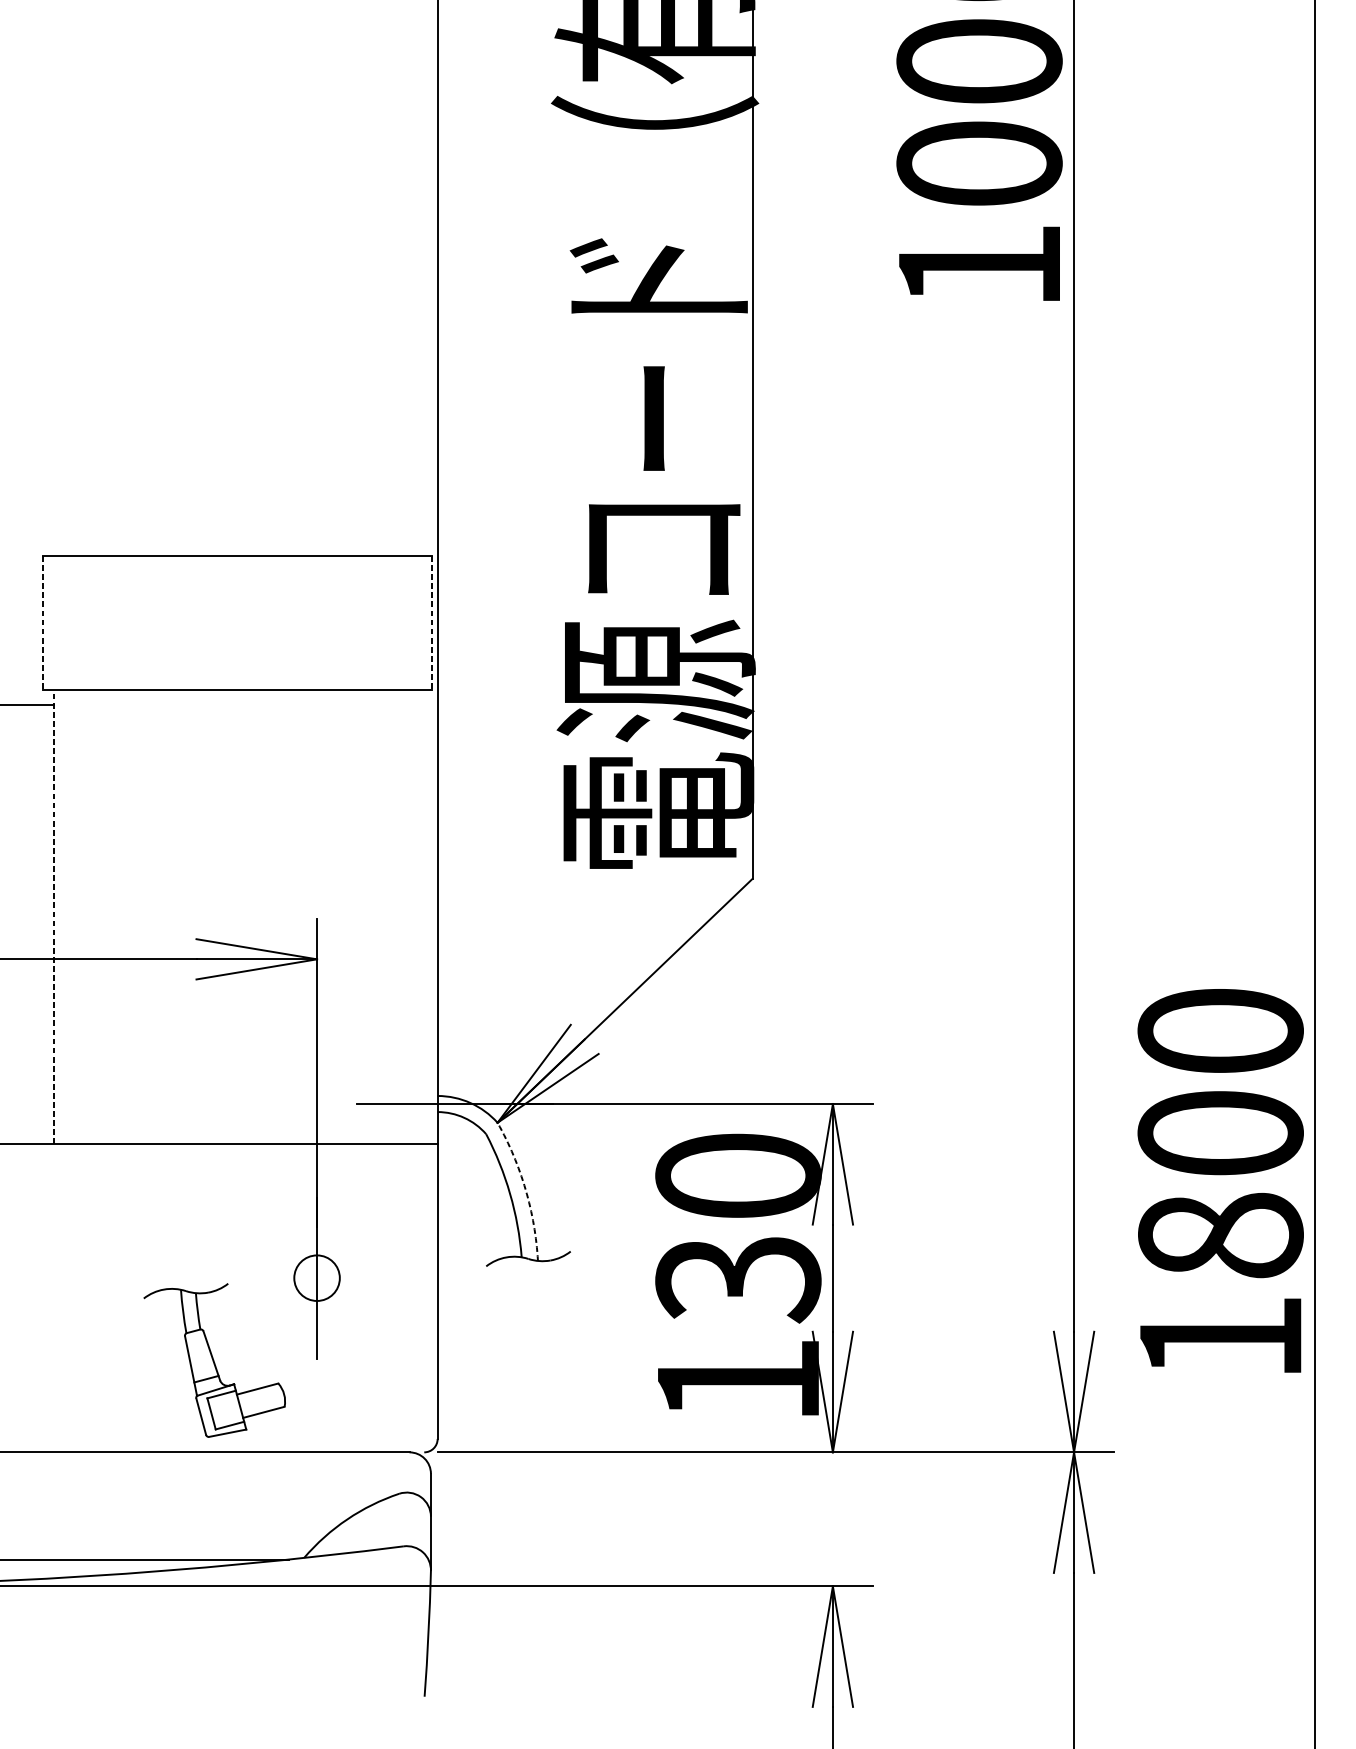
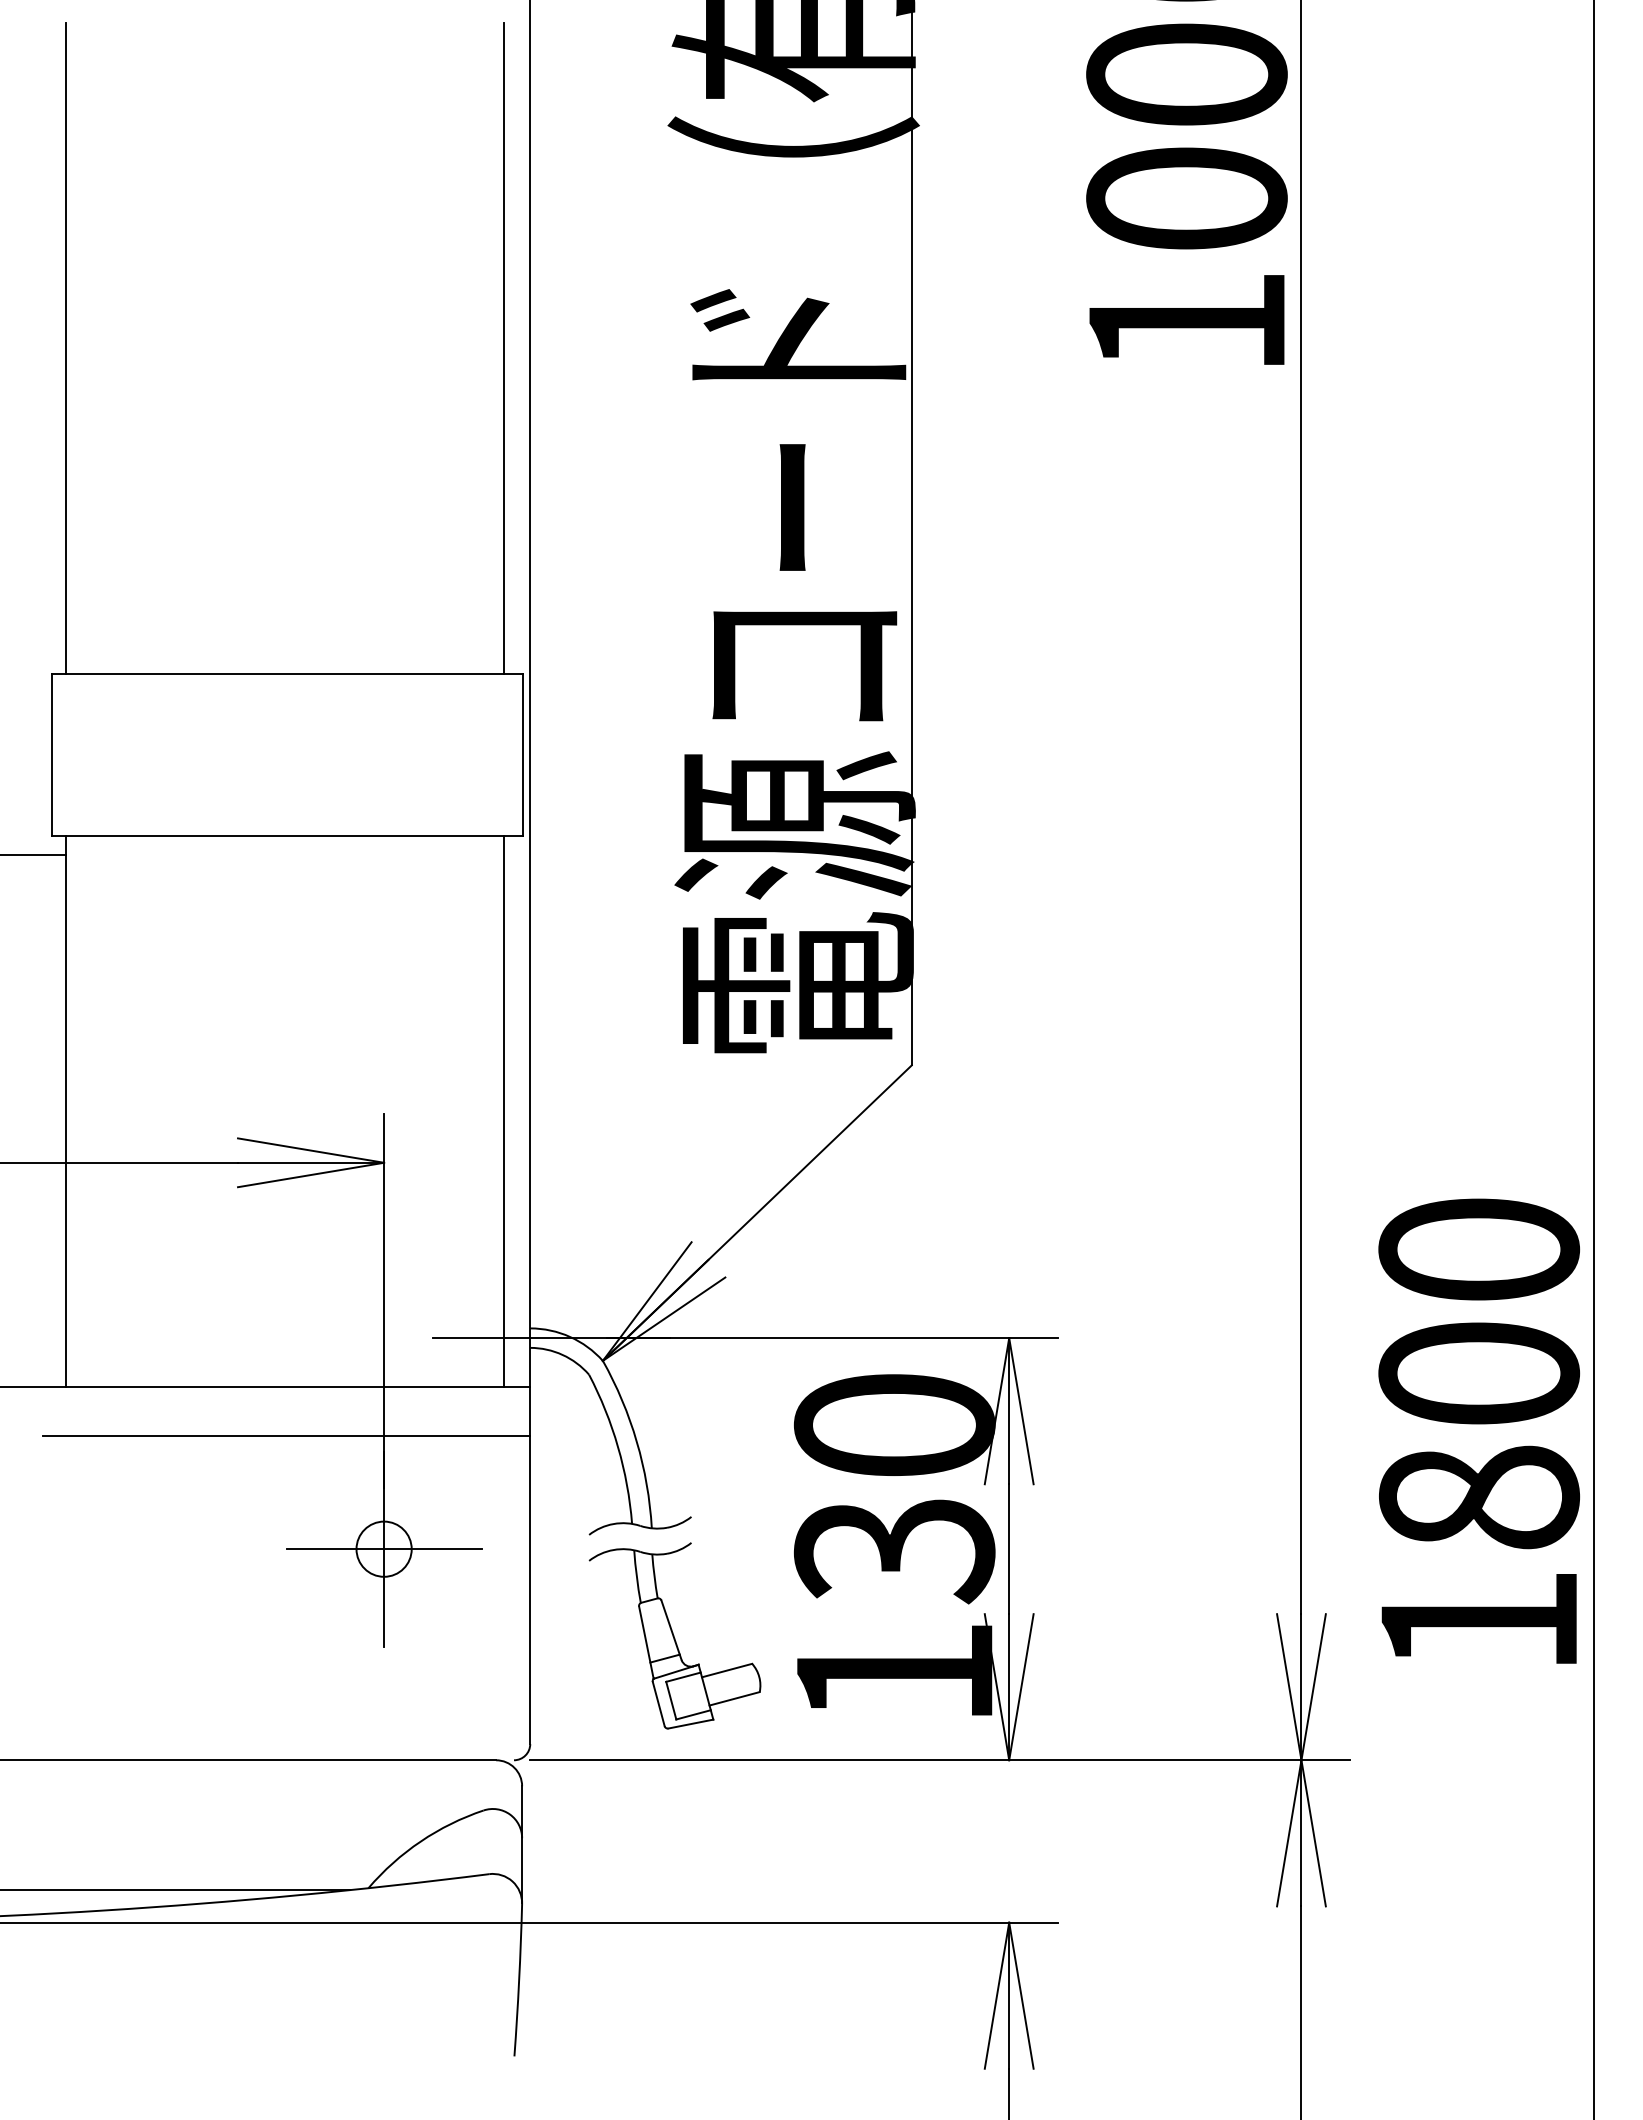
line: (54, 287) -> (65, 348), added
line: (415, 287) -> (503, 348), added
line: (43, 623) -> (52, 755), dashed -> solid
line: (431, 623) -> (522, 755), dashed -> solid
line: (54, 916) -> (65, 1111), dashed -> solid
line: (415, 916) -> (503, 1111), added
line: (236, 1184) -> (286, 1435), added
arc: (525, 1189) -> (636, 1441), dashed -> solid
line: (316, 1278) -> (383, 1549), added
part: (214, 1360) -> (674, 1635), moved

